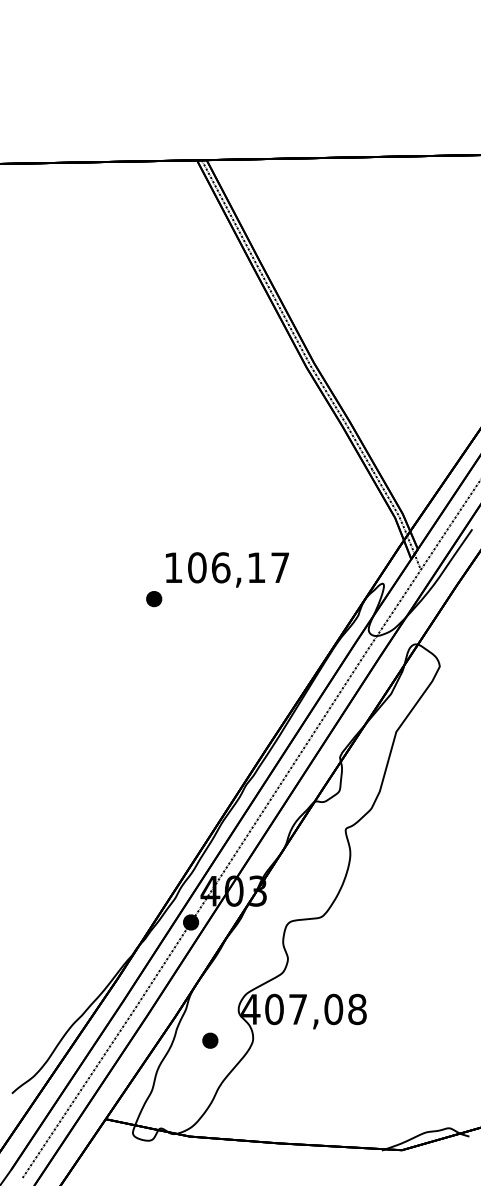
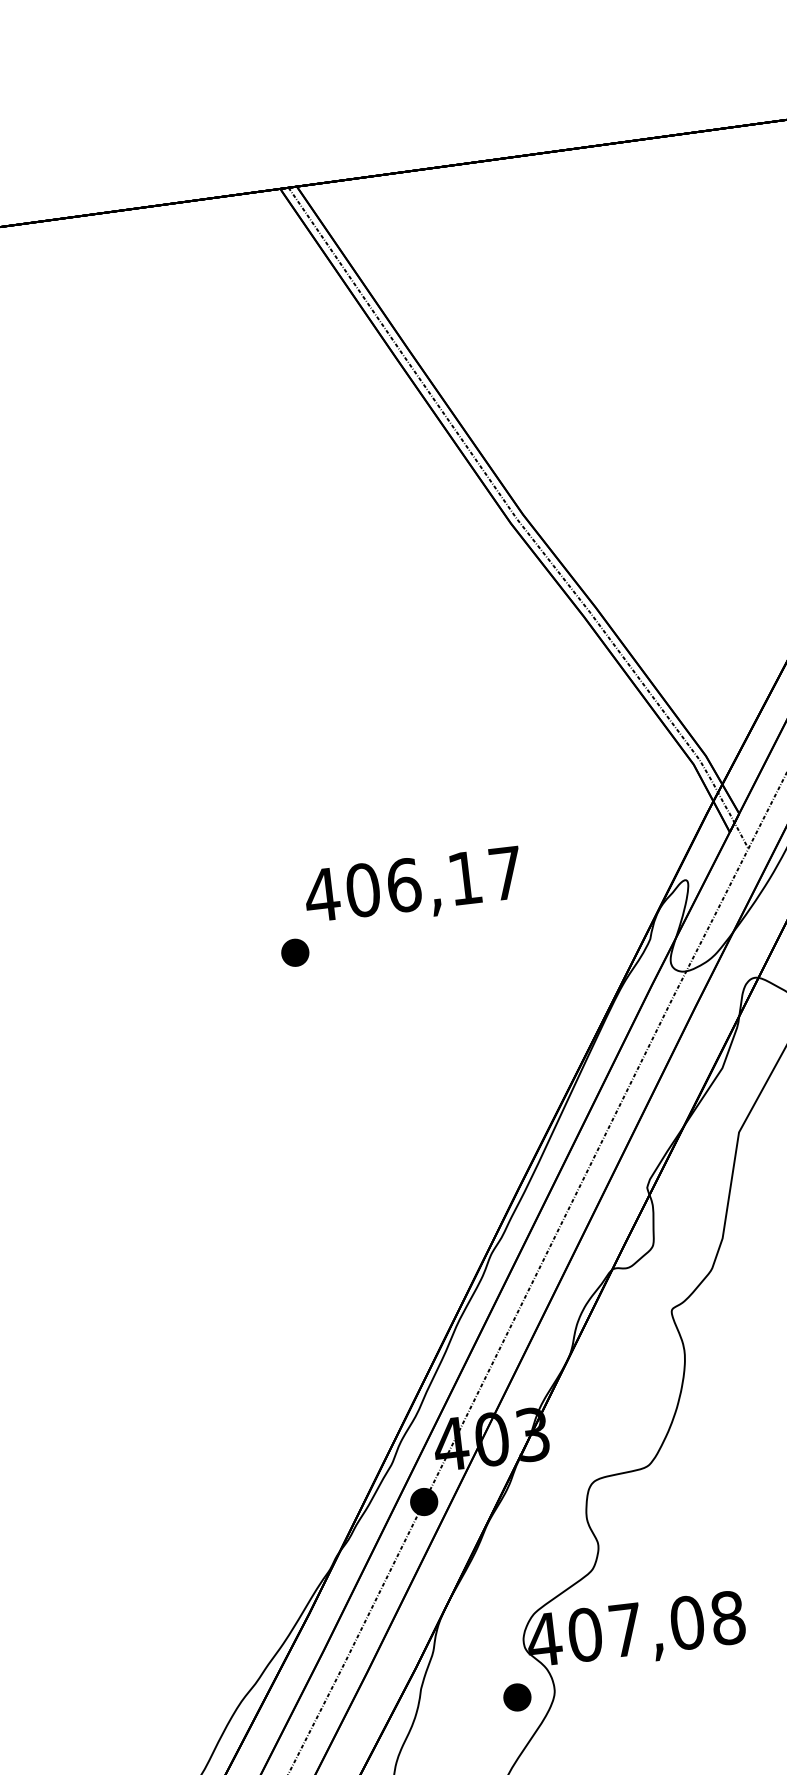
text: (173, 567) -> (322, 894), 106,17 -> 406,17
part: (210, 1040) -> (517, 1697), moved

